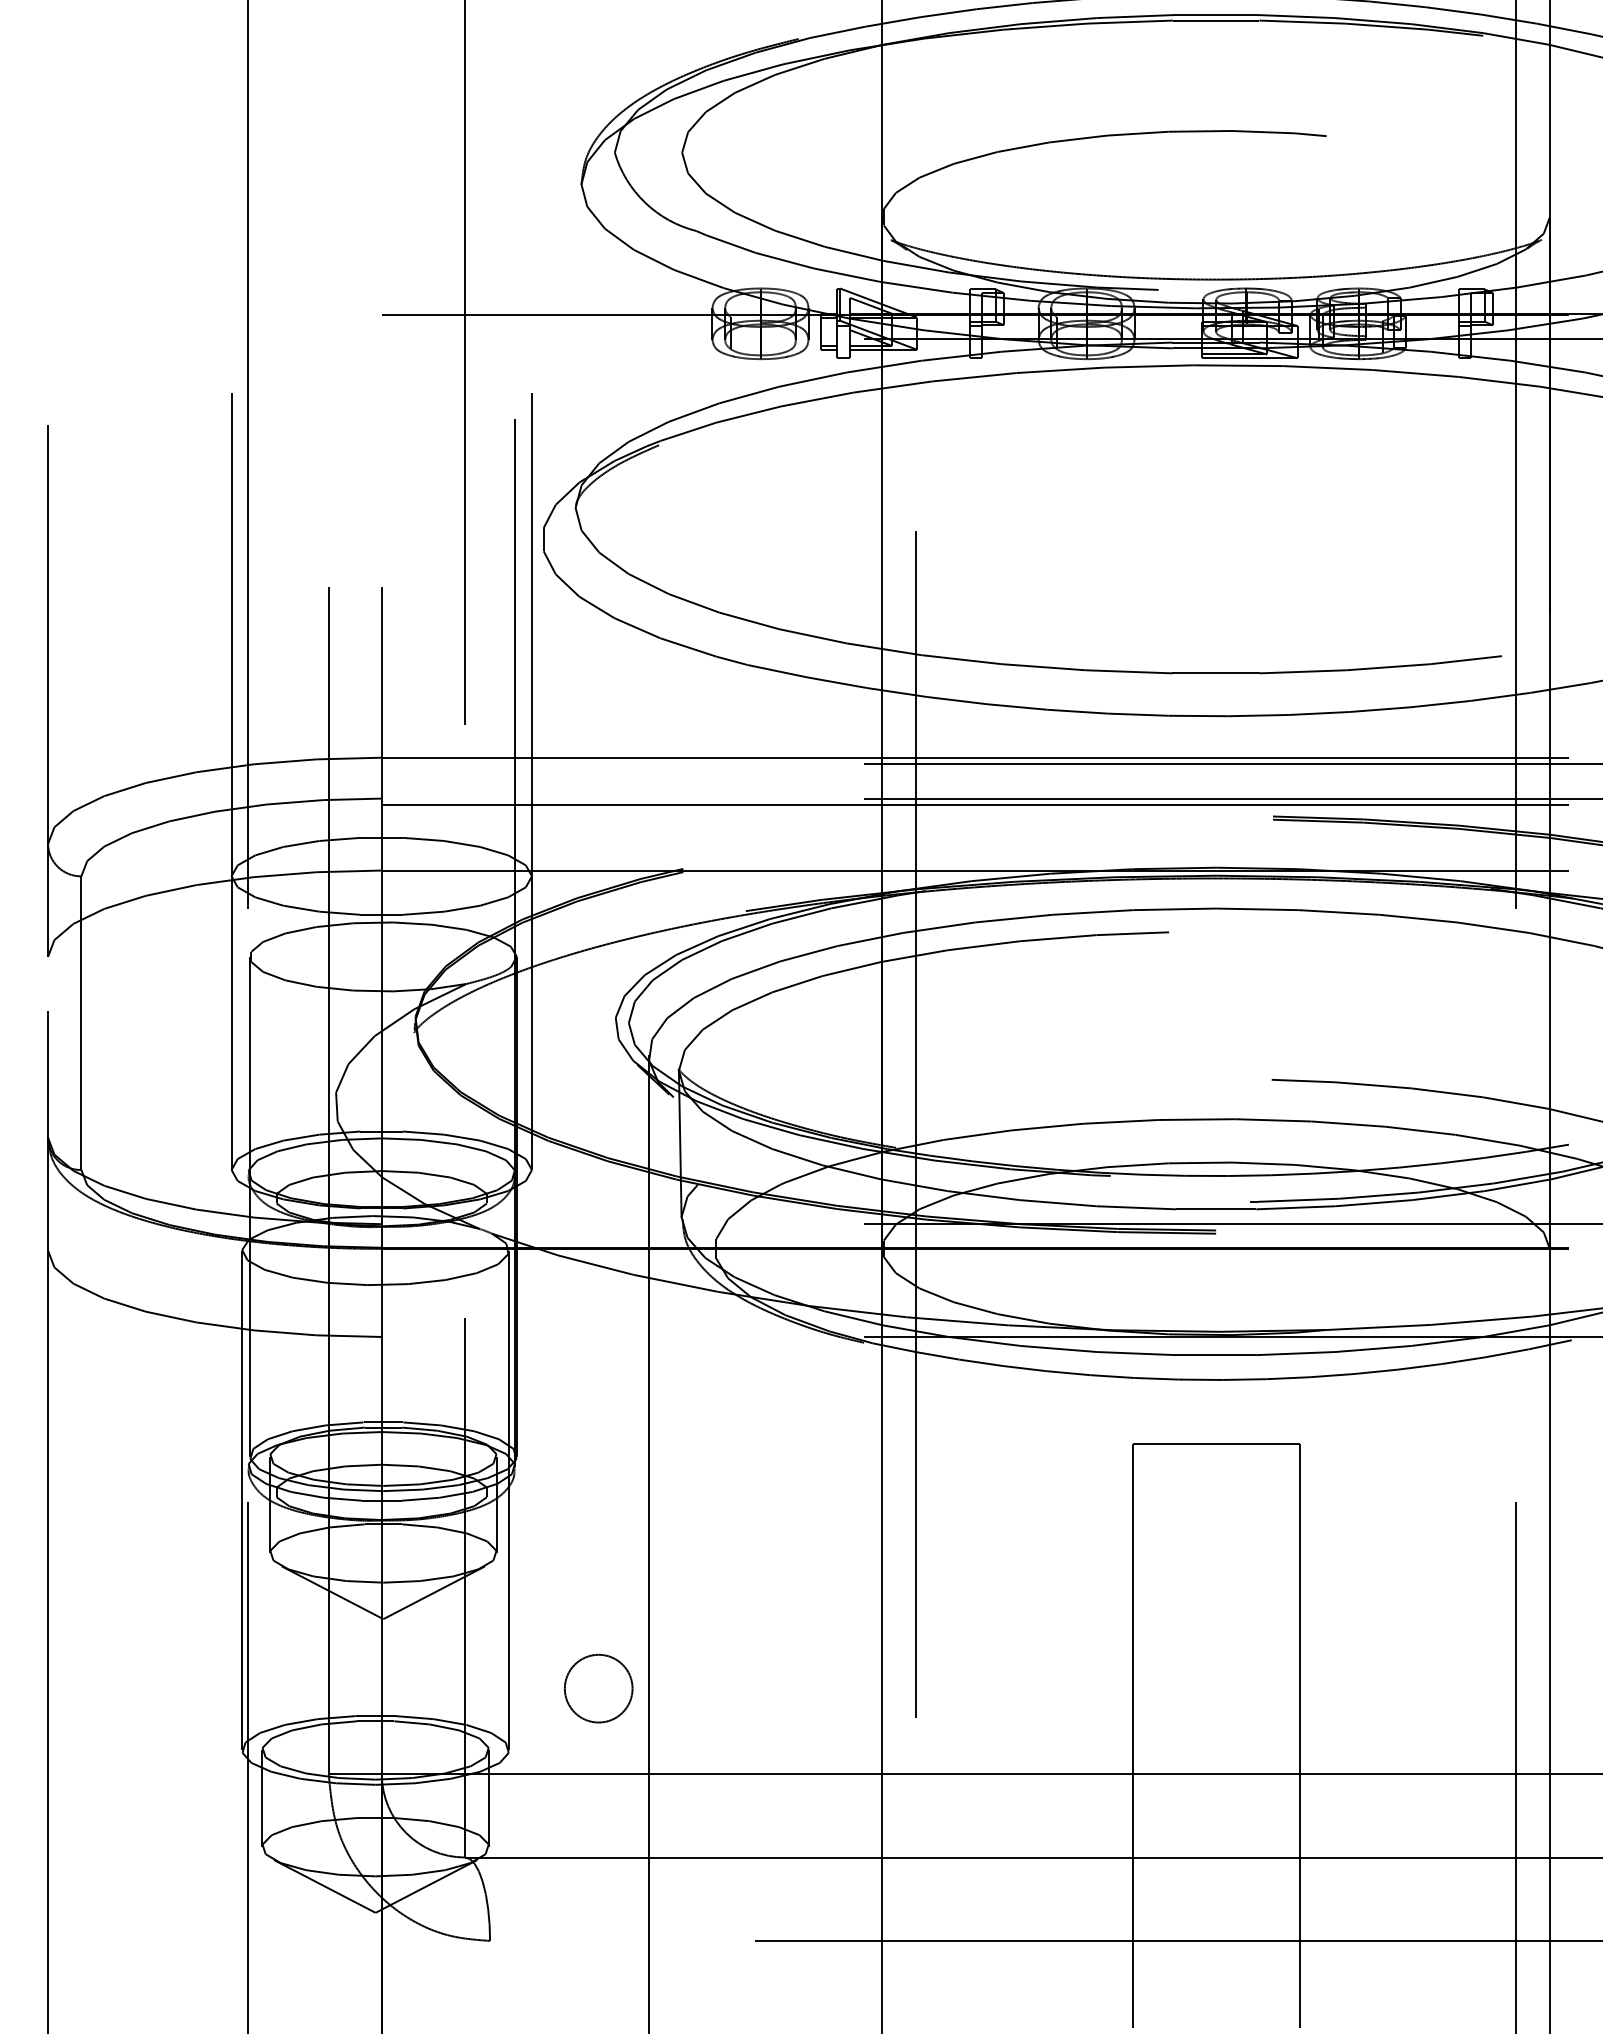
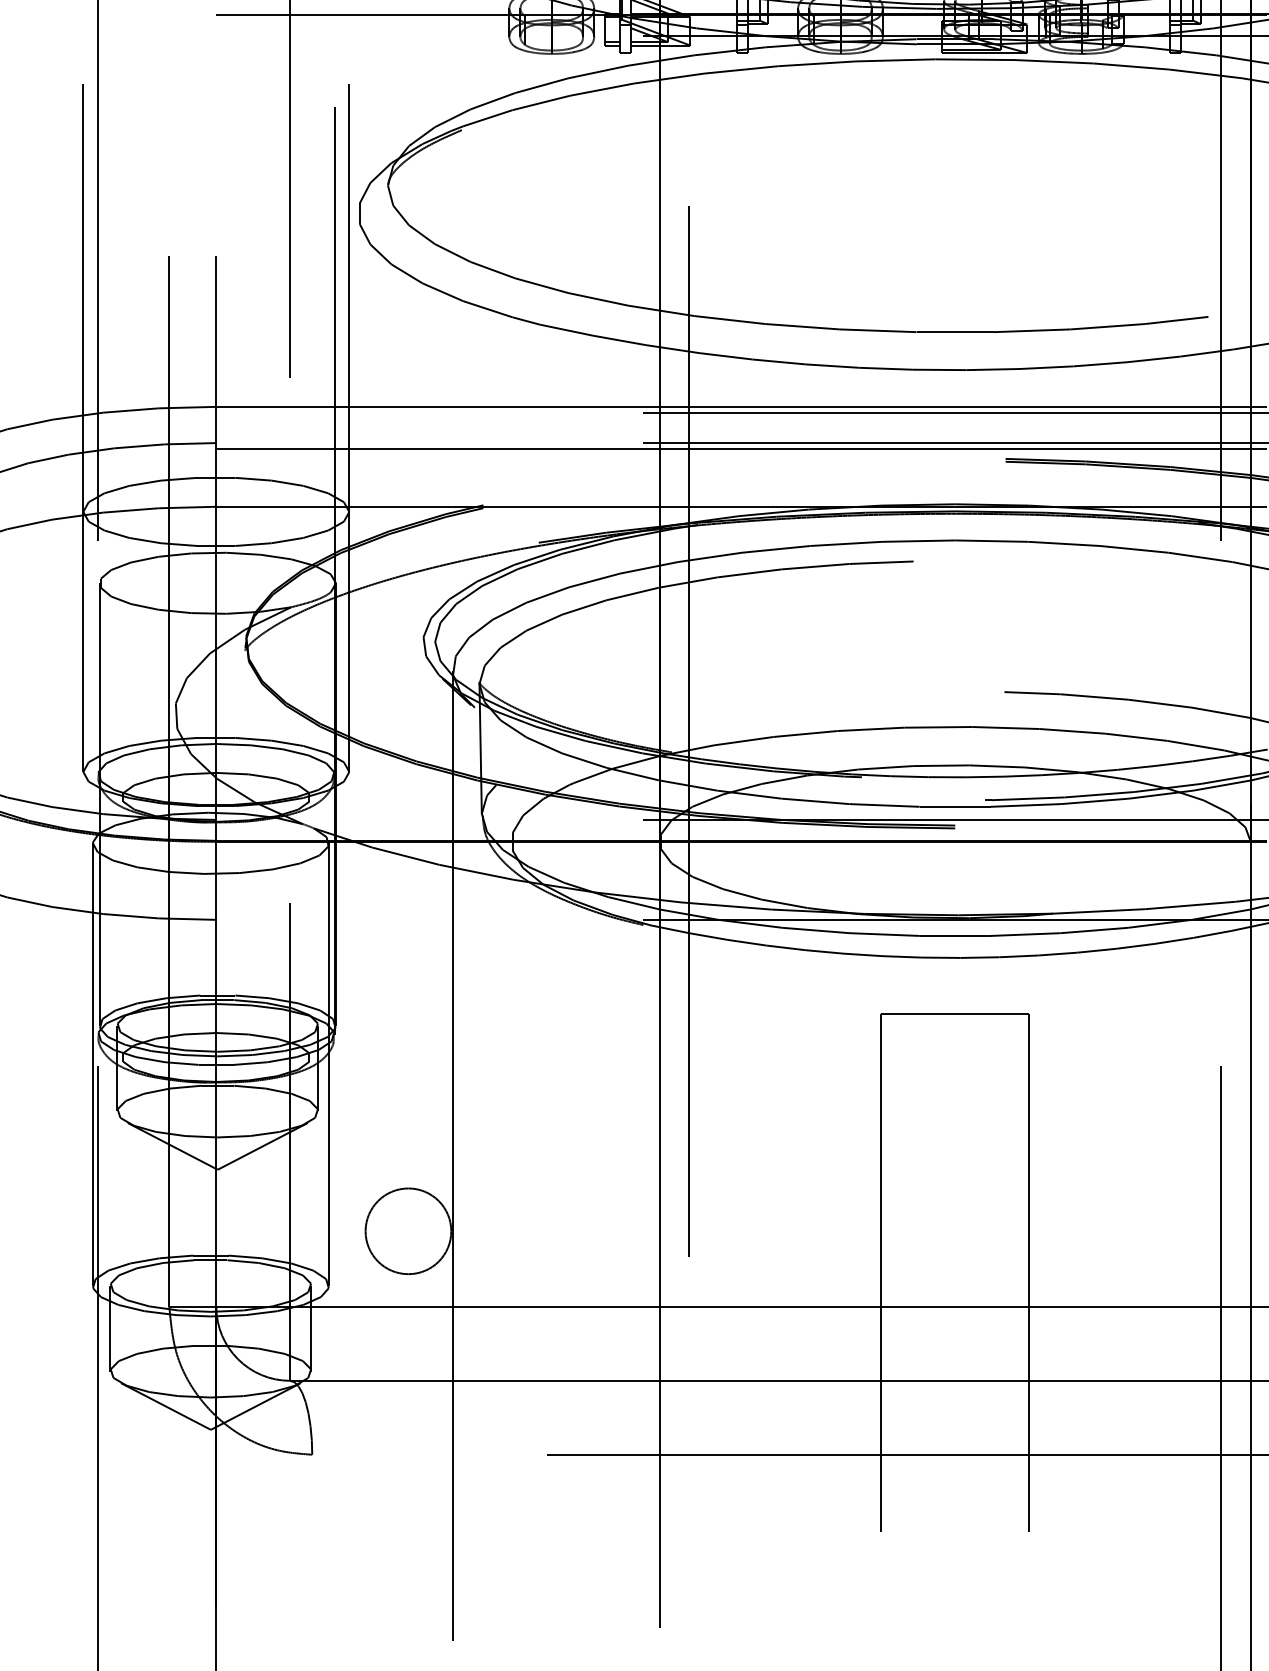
circle: (598, 1688) -> (408, 1231), size x1.43

